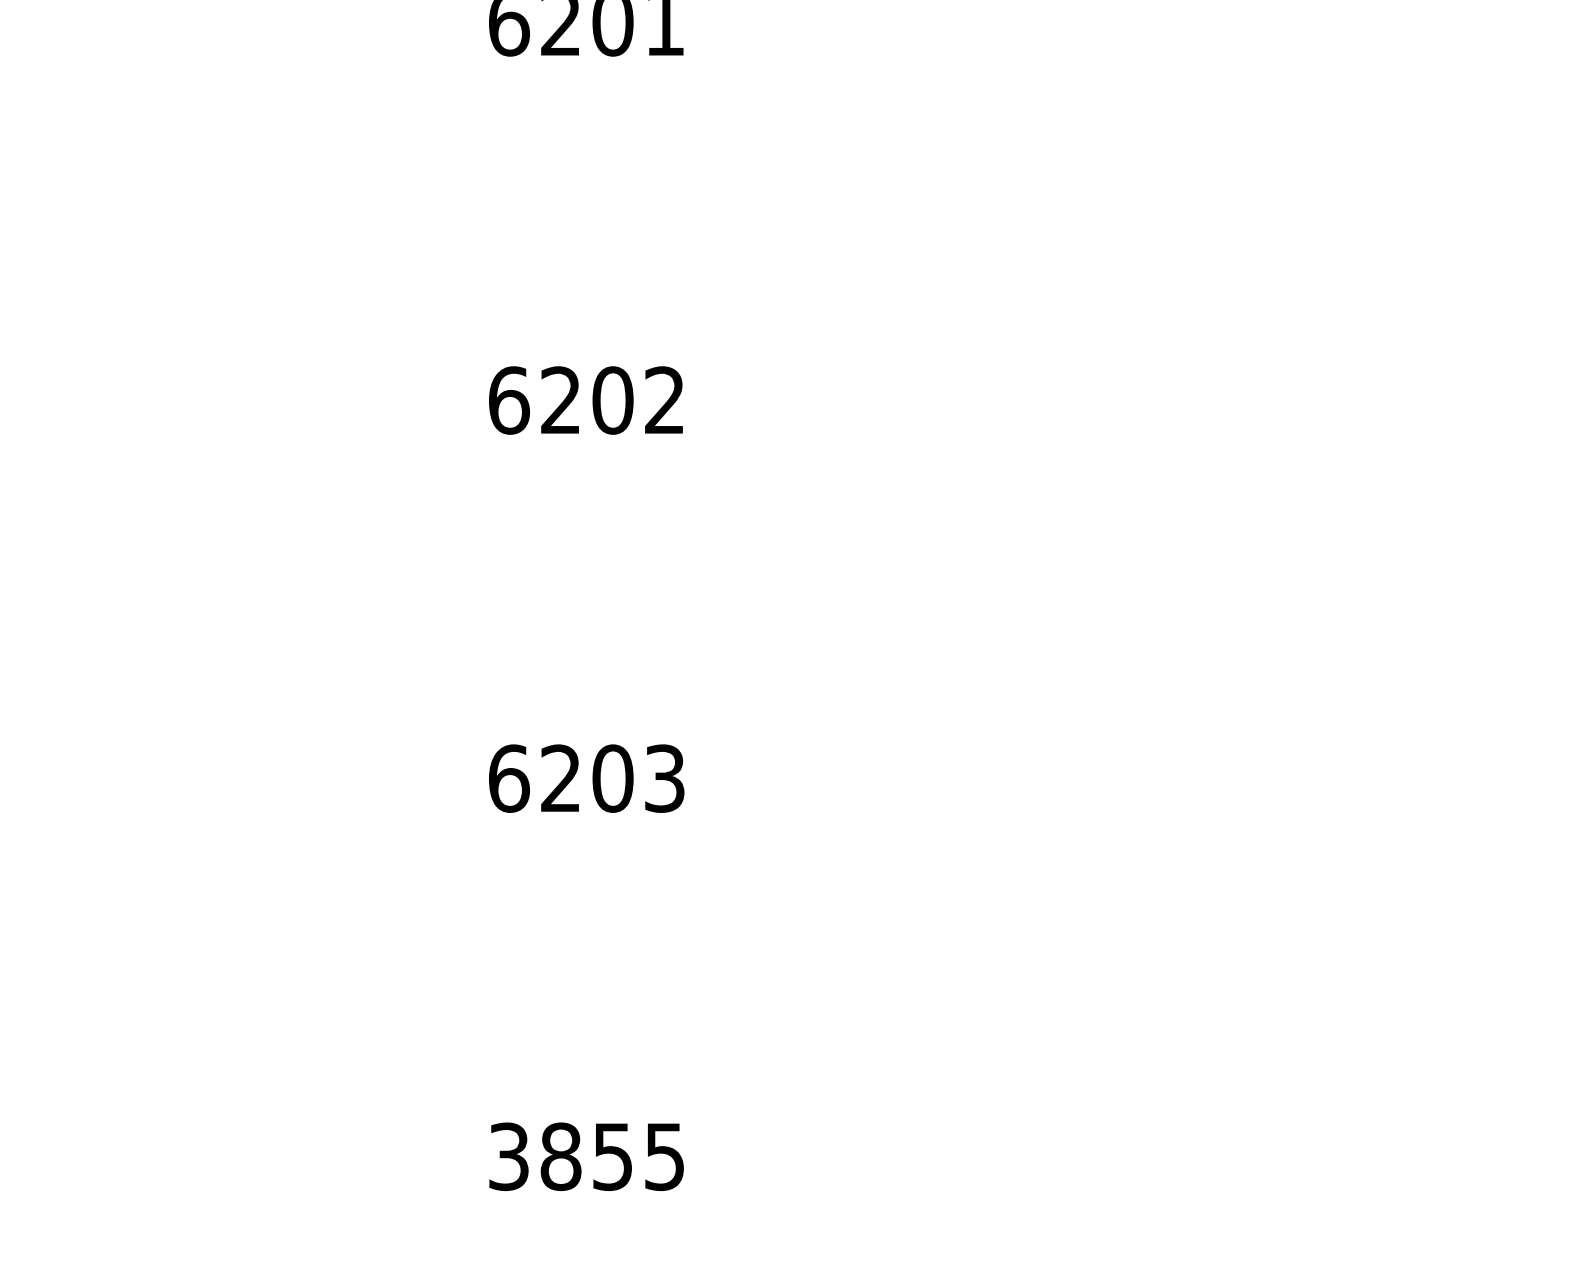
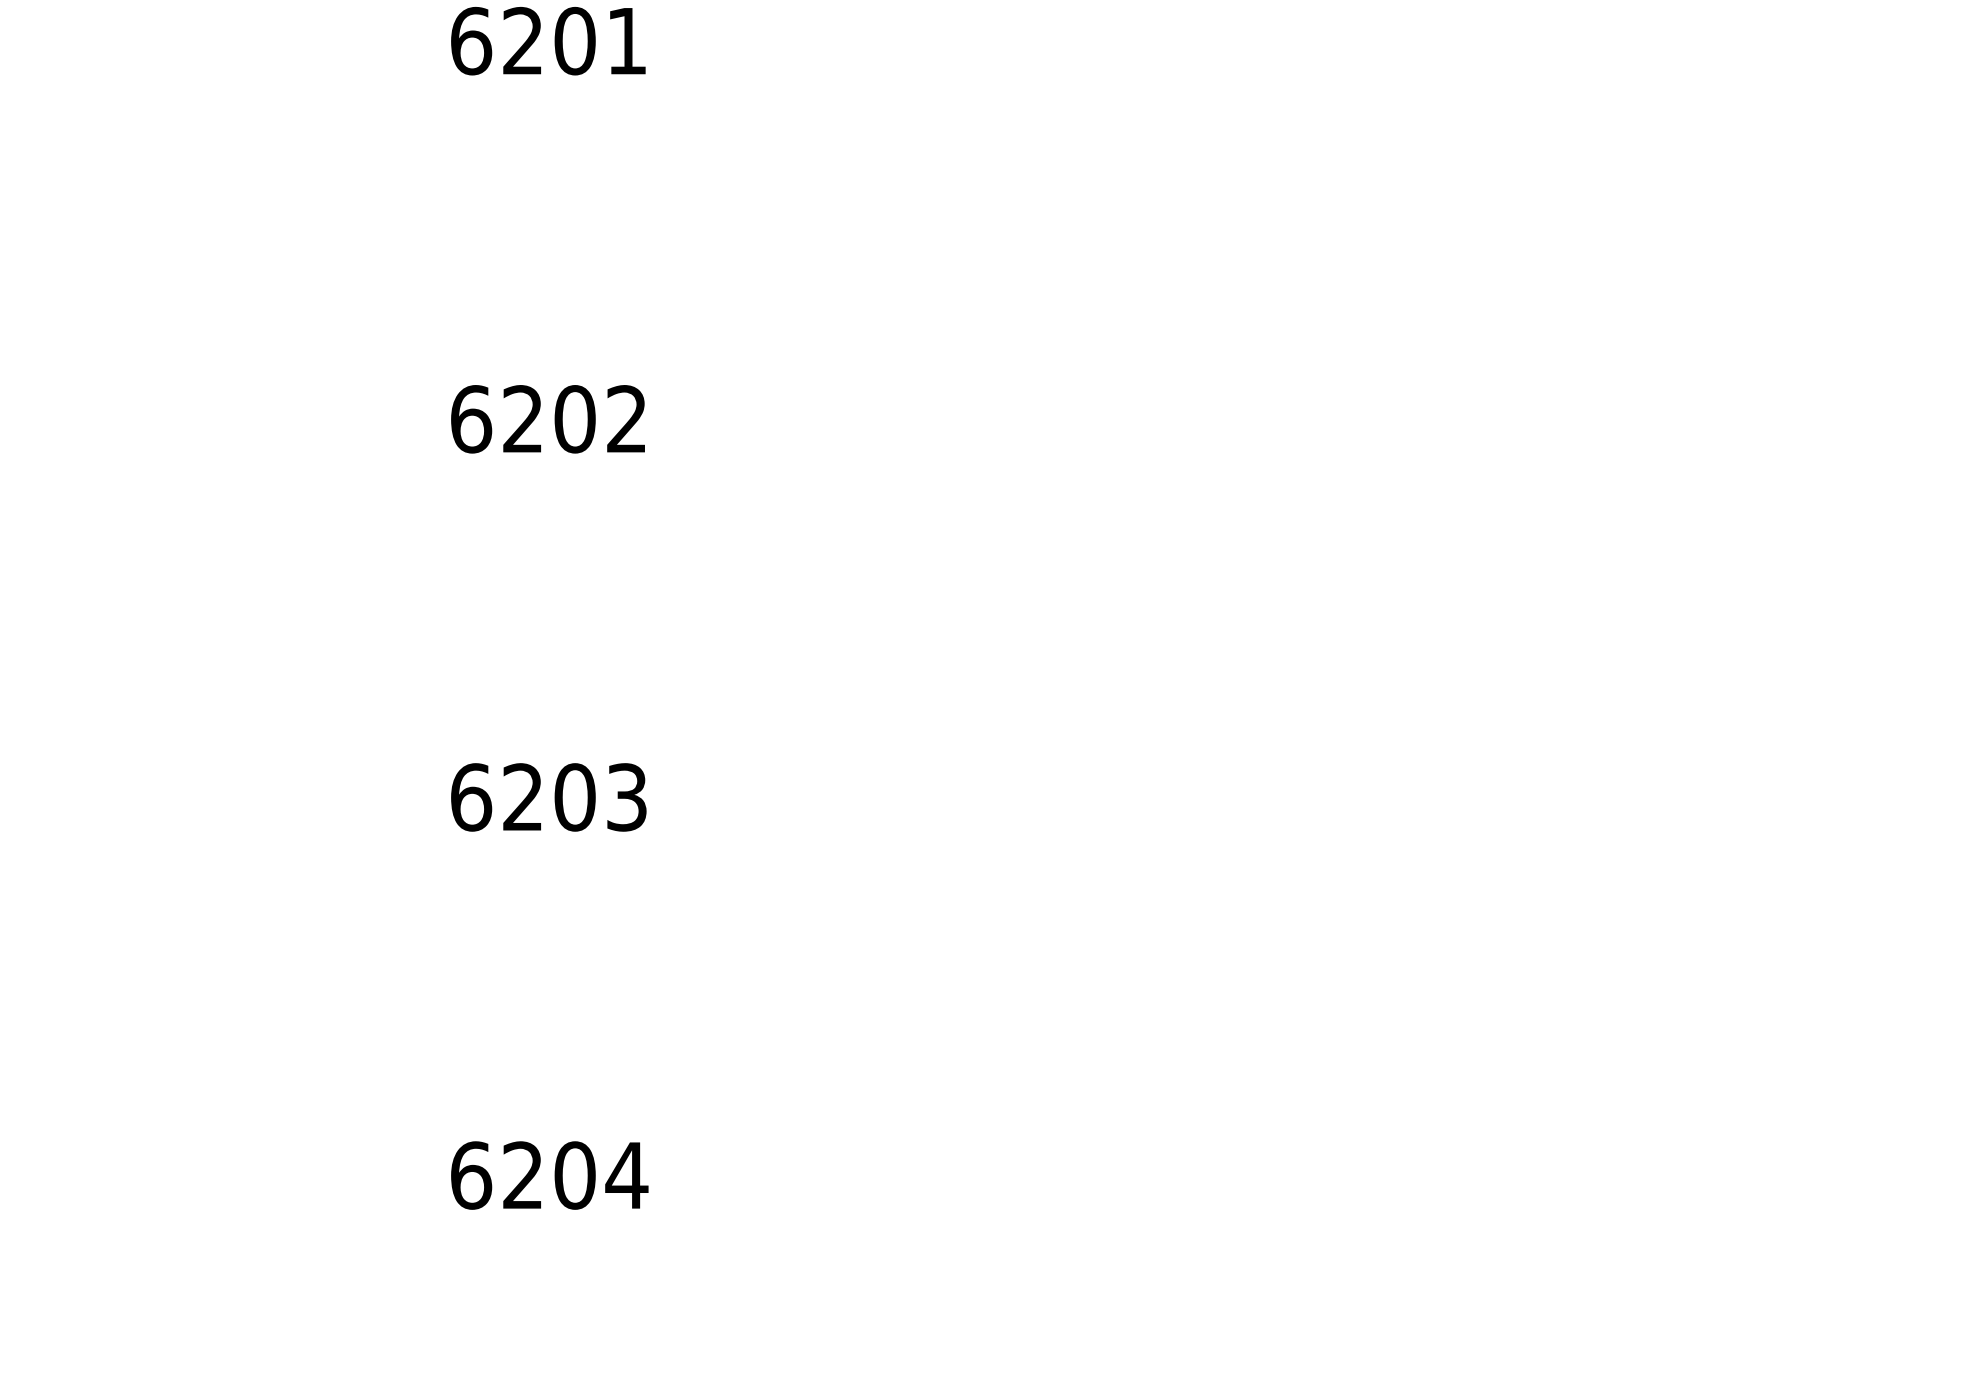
text: (587, 1156) -> (549, 1175), 3855 -> 6204

